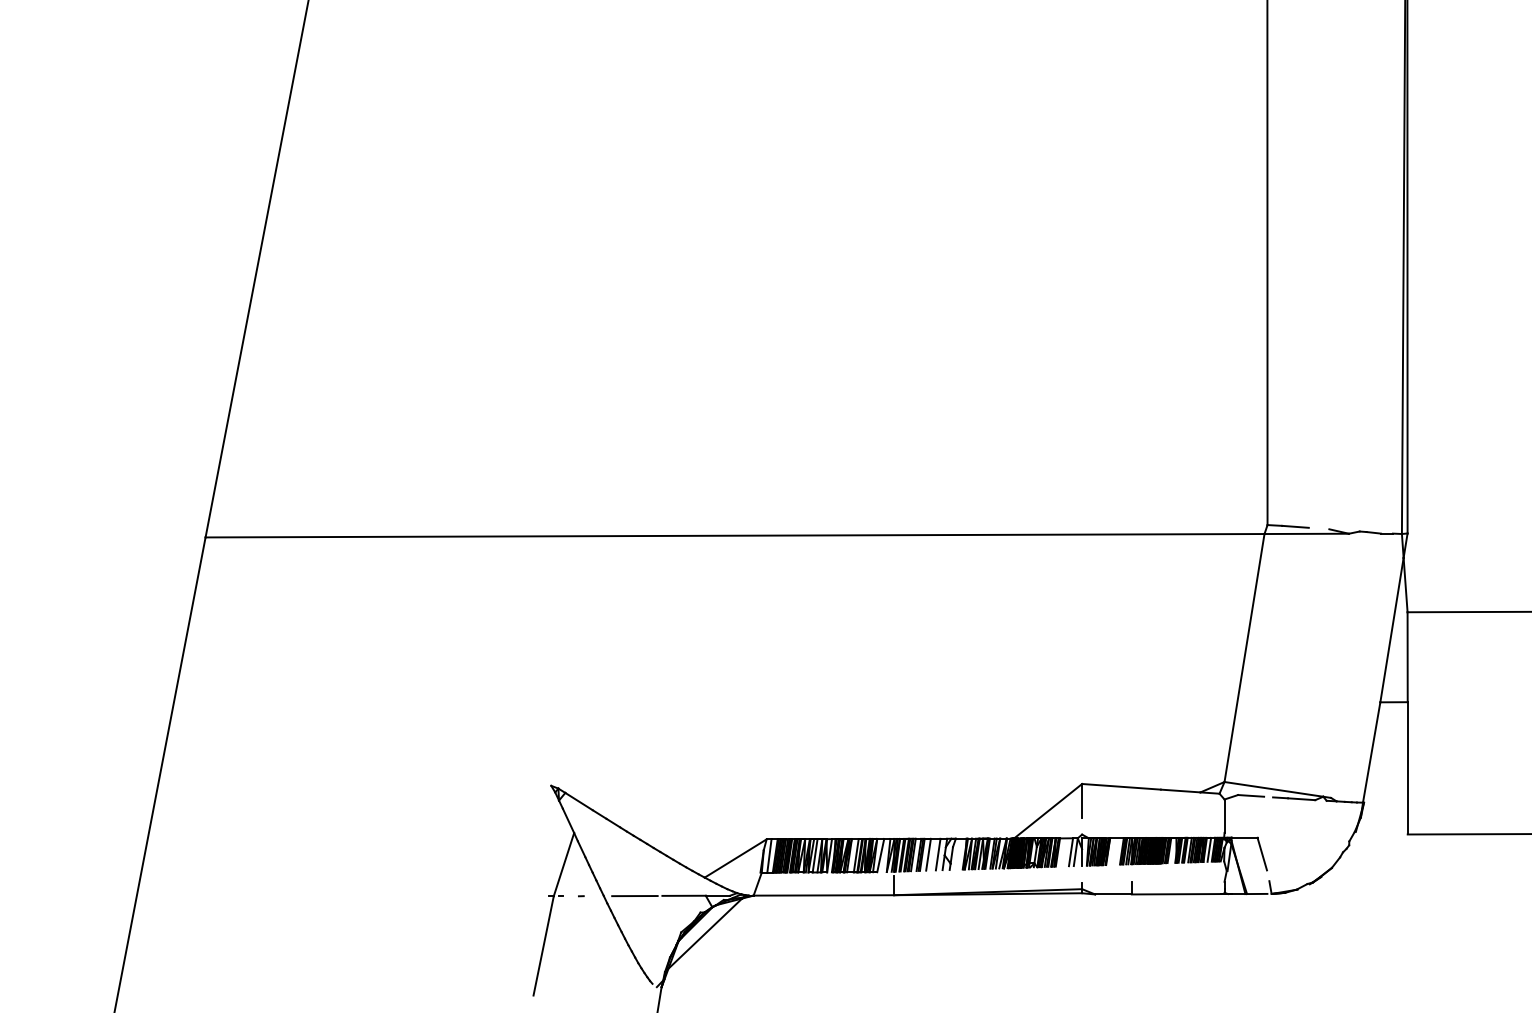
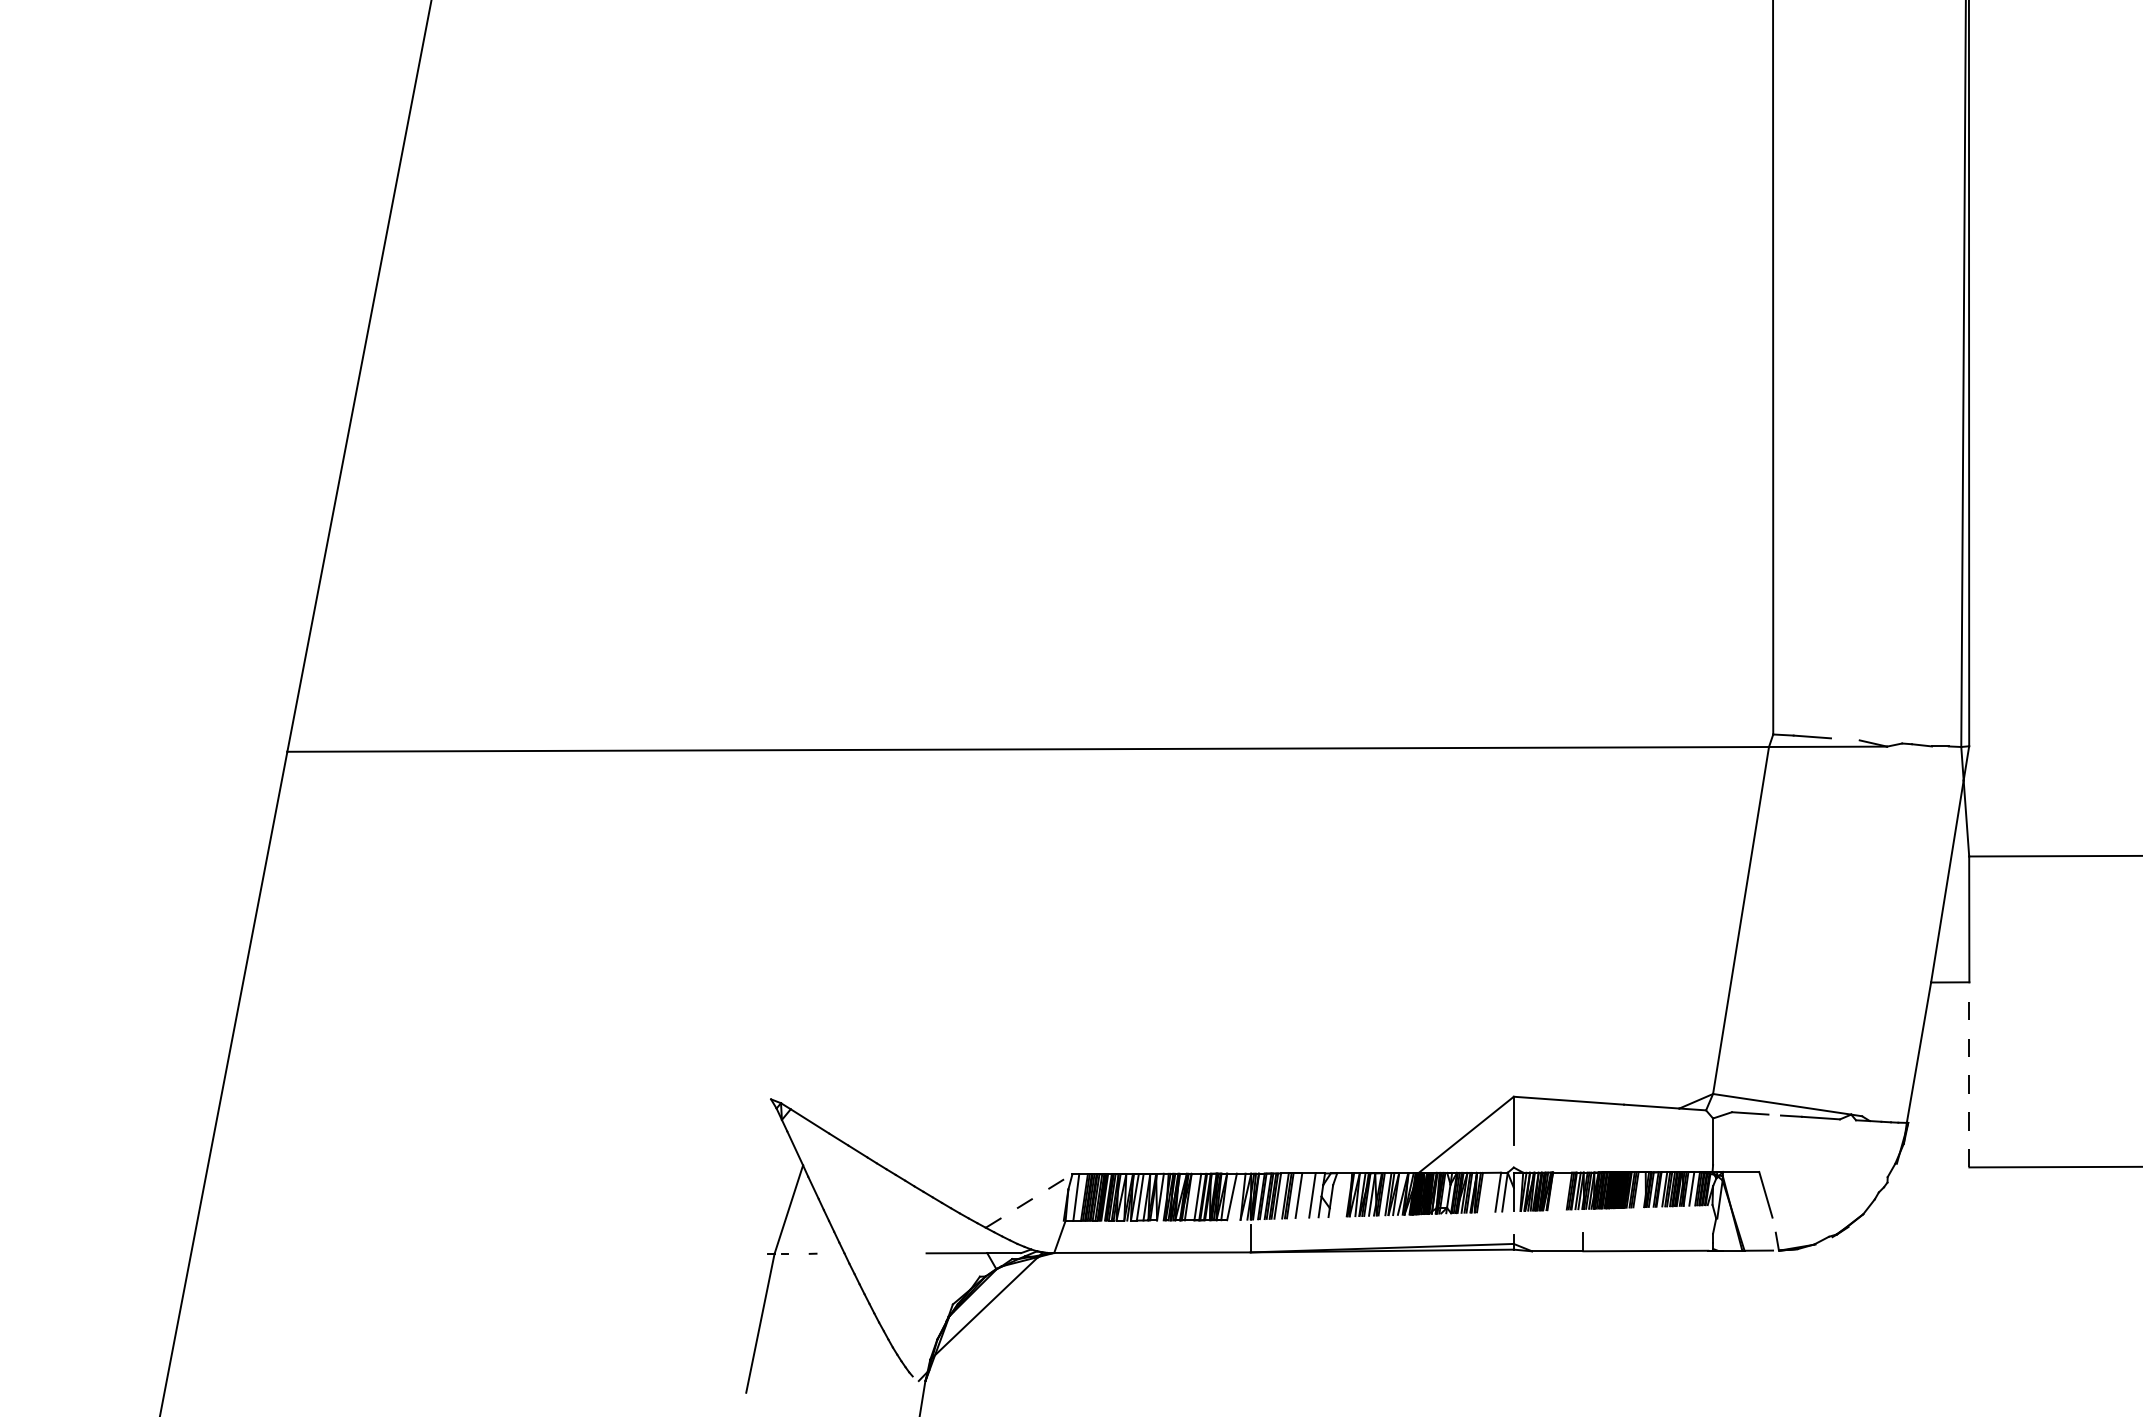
line: (1407, 768) -> (1969, 1074), solid -> dashed
line: (735, 858) -> (1029, 1200), solid -> dashed
line: (634, 896) -> (887, 1253), removed

